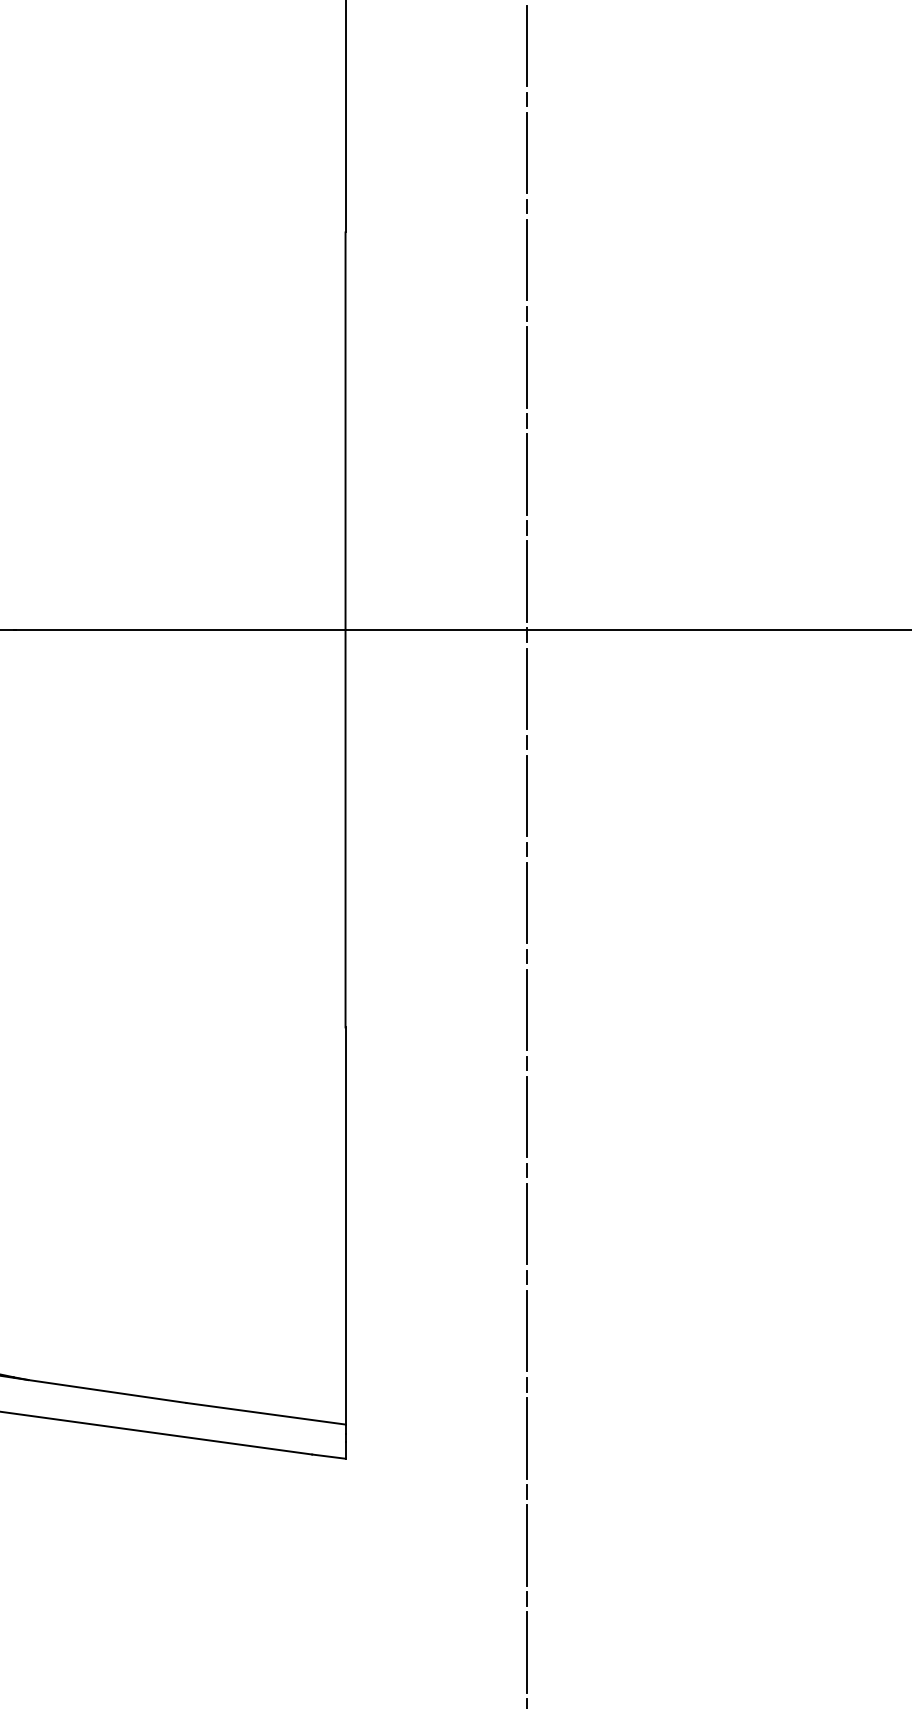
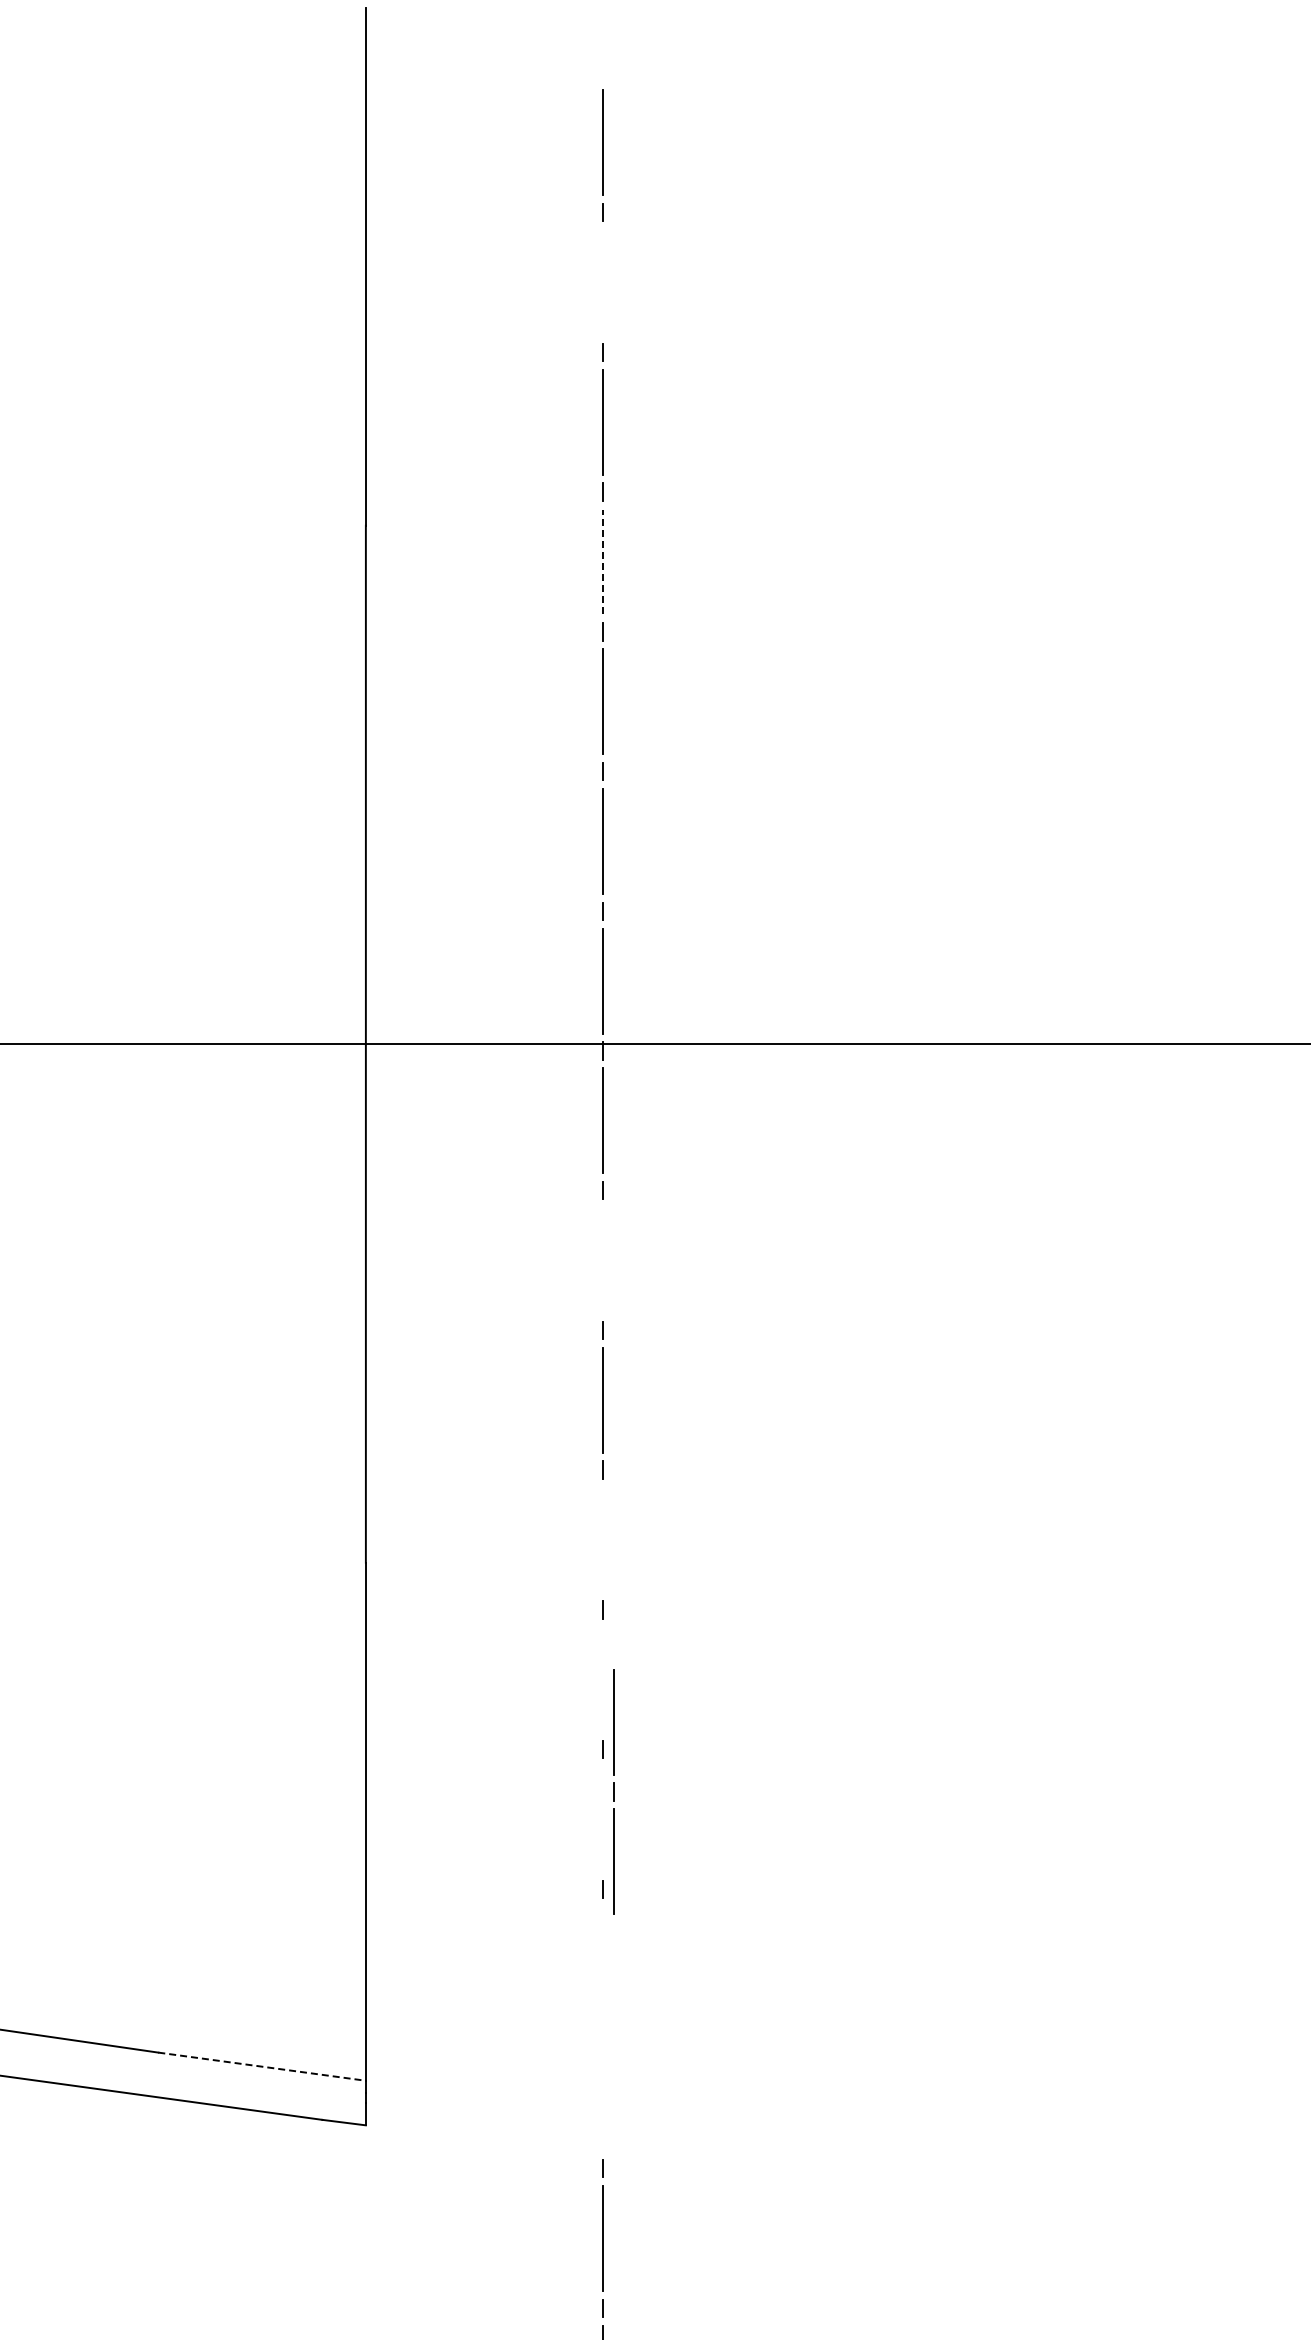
line: (526, 46) -> (602, 282), removed
line: (526, 259) -> (602, 561), solid -> dashed
line: (526, 795) -> (602, 1260), removed
line: (526, 1009) -> (602, 1539), removed
line: (526, 1116) -> (602, 1679), removed
line: (526, 1224) -> (602, 1819), removed
line: (526, 1384) -> (613, 1791), moved
line: (266, 1413) -> (262, 2066), solid -> dashed

